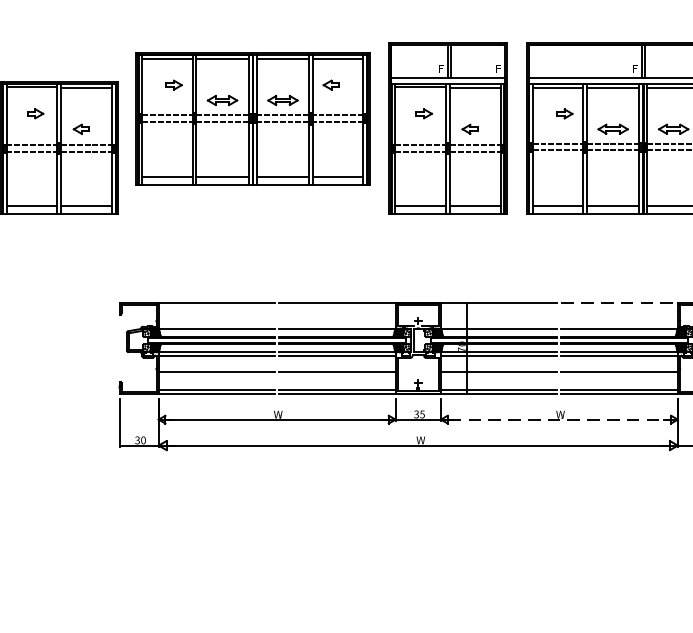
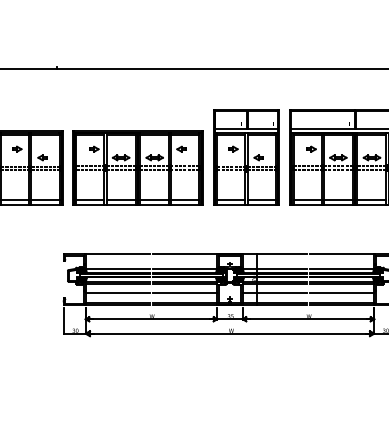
part: (251, 117) -> (137, 167), moved
line: (620, 303) -> (342, 254), dashed -> solid
line: (559, 420) -> (308, 319), dashed -> solid

